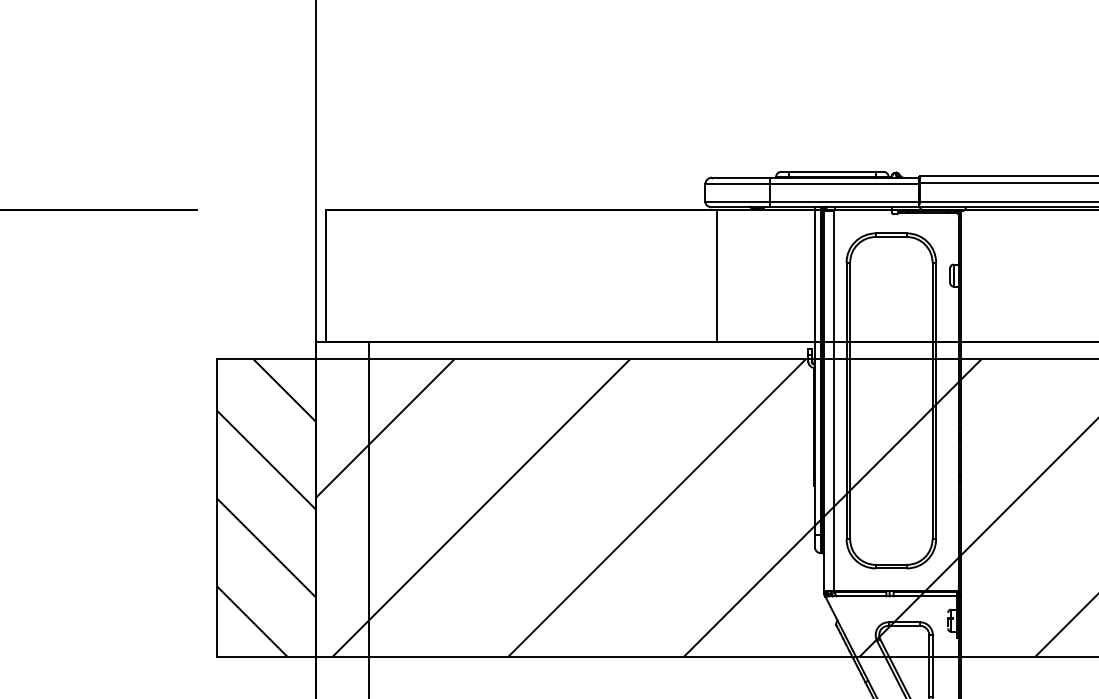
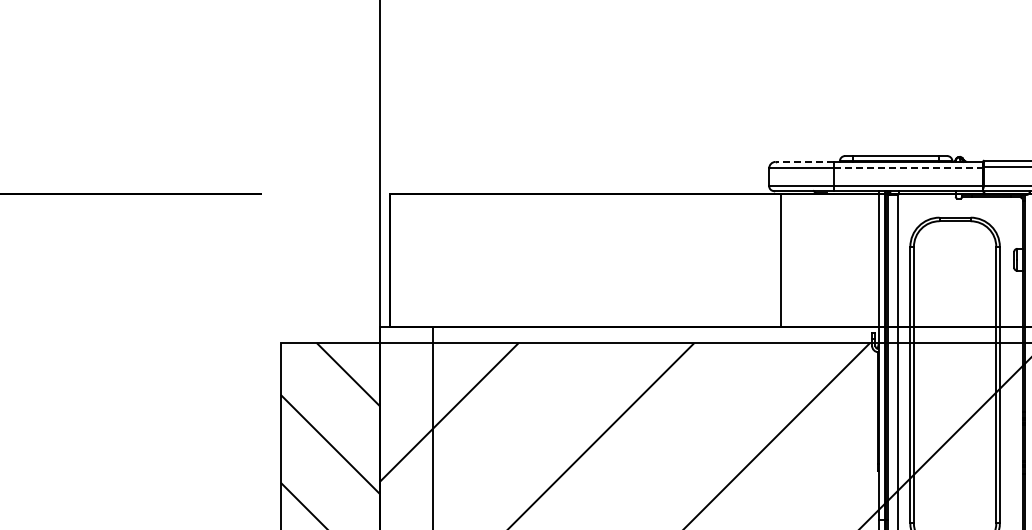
line: (740, 177) -> (804, 161), solid -> dashed
line: (844, 184) -> (908, 168), solid -> dashed

